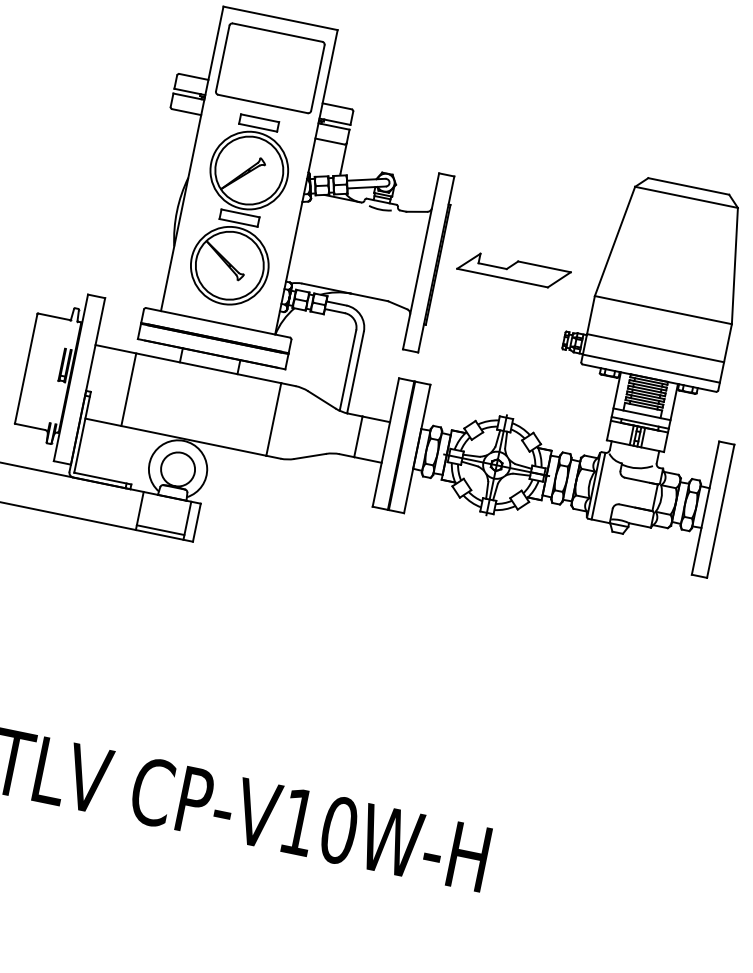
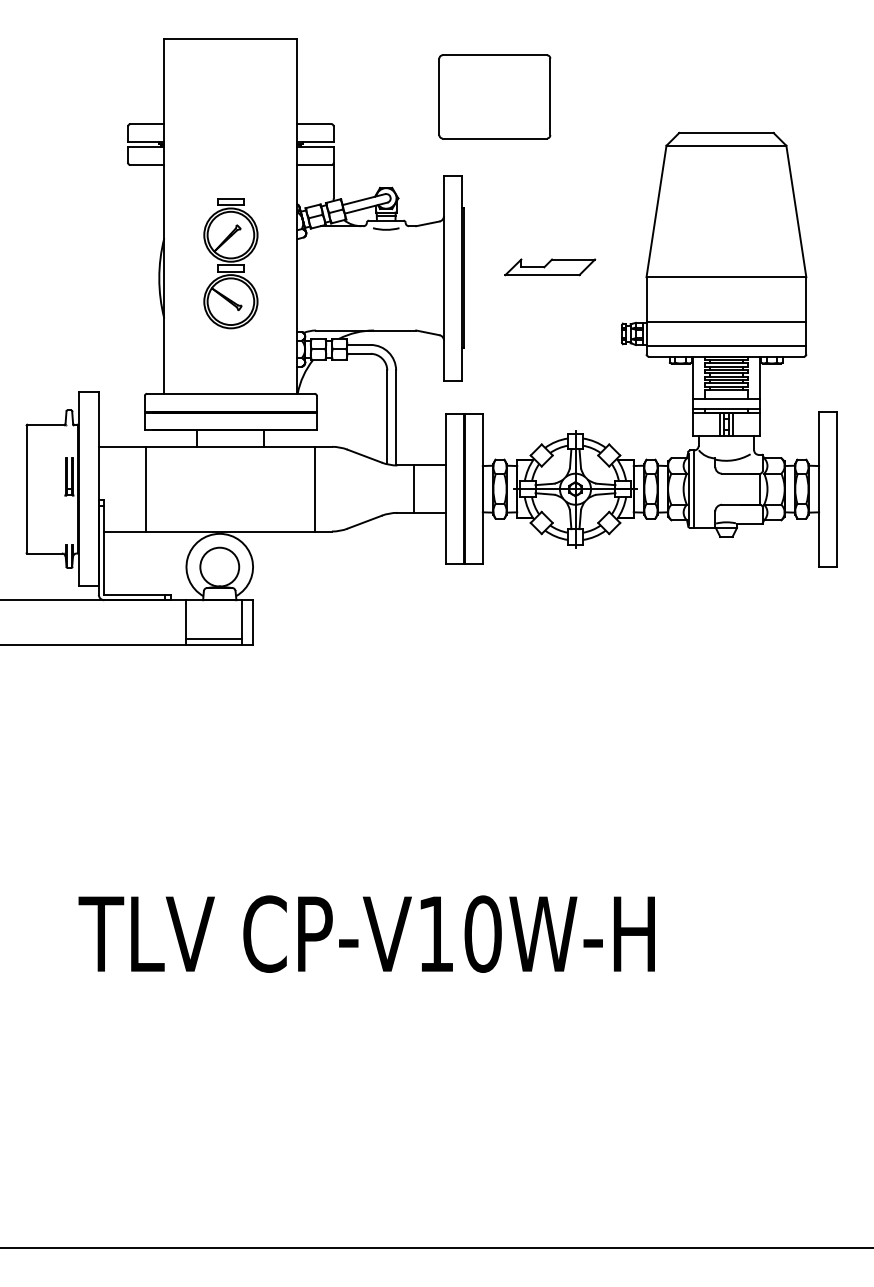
part: (270, 67) -> (494, 96), moved
part: (240, 211) -> (230, 263), size x0.6
part: (514, 270) -> (550, 267), size x0.7

